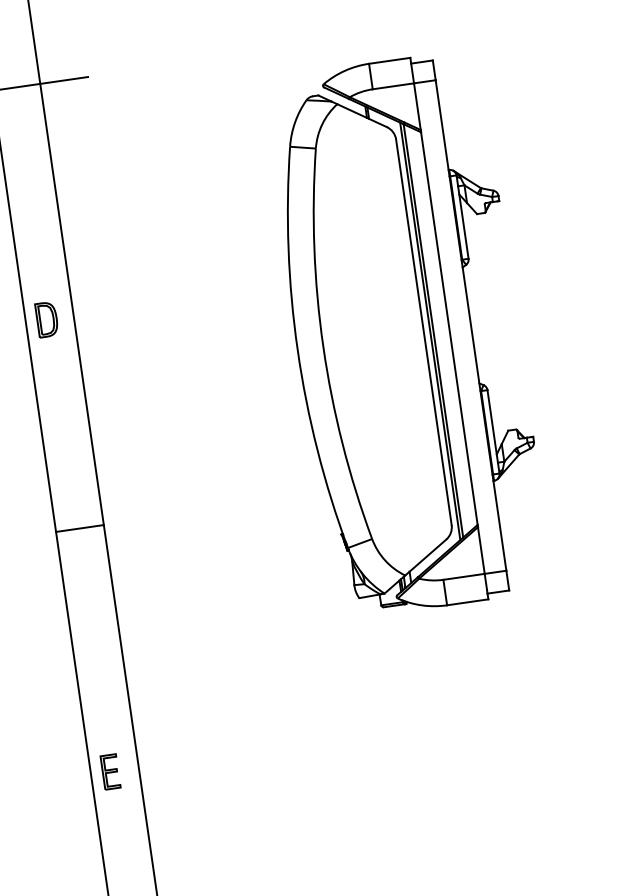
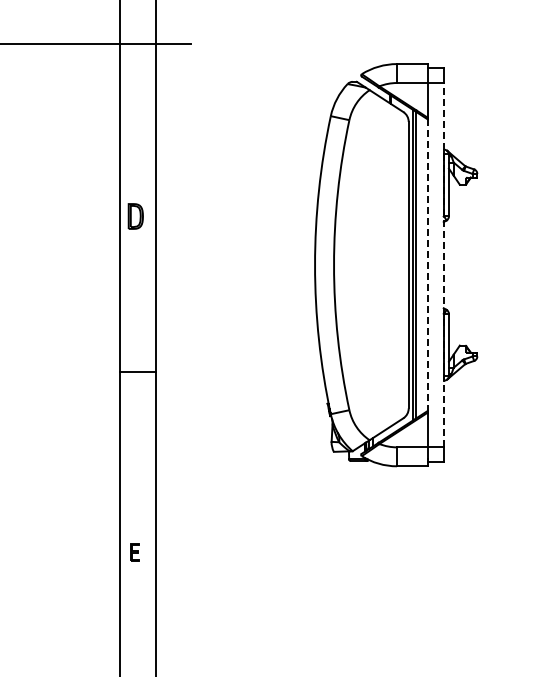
line: (470, 324) -> (443, 264), solid -> dashed
line: (449, 329) -> (427, 265), solid -> dashed
part: (110, 772) -> (134, 552), size x0.7

